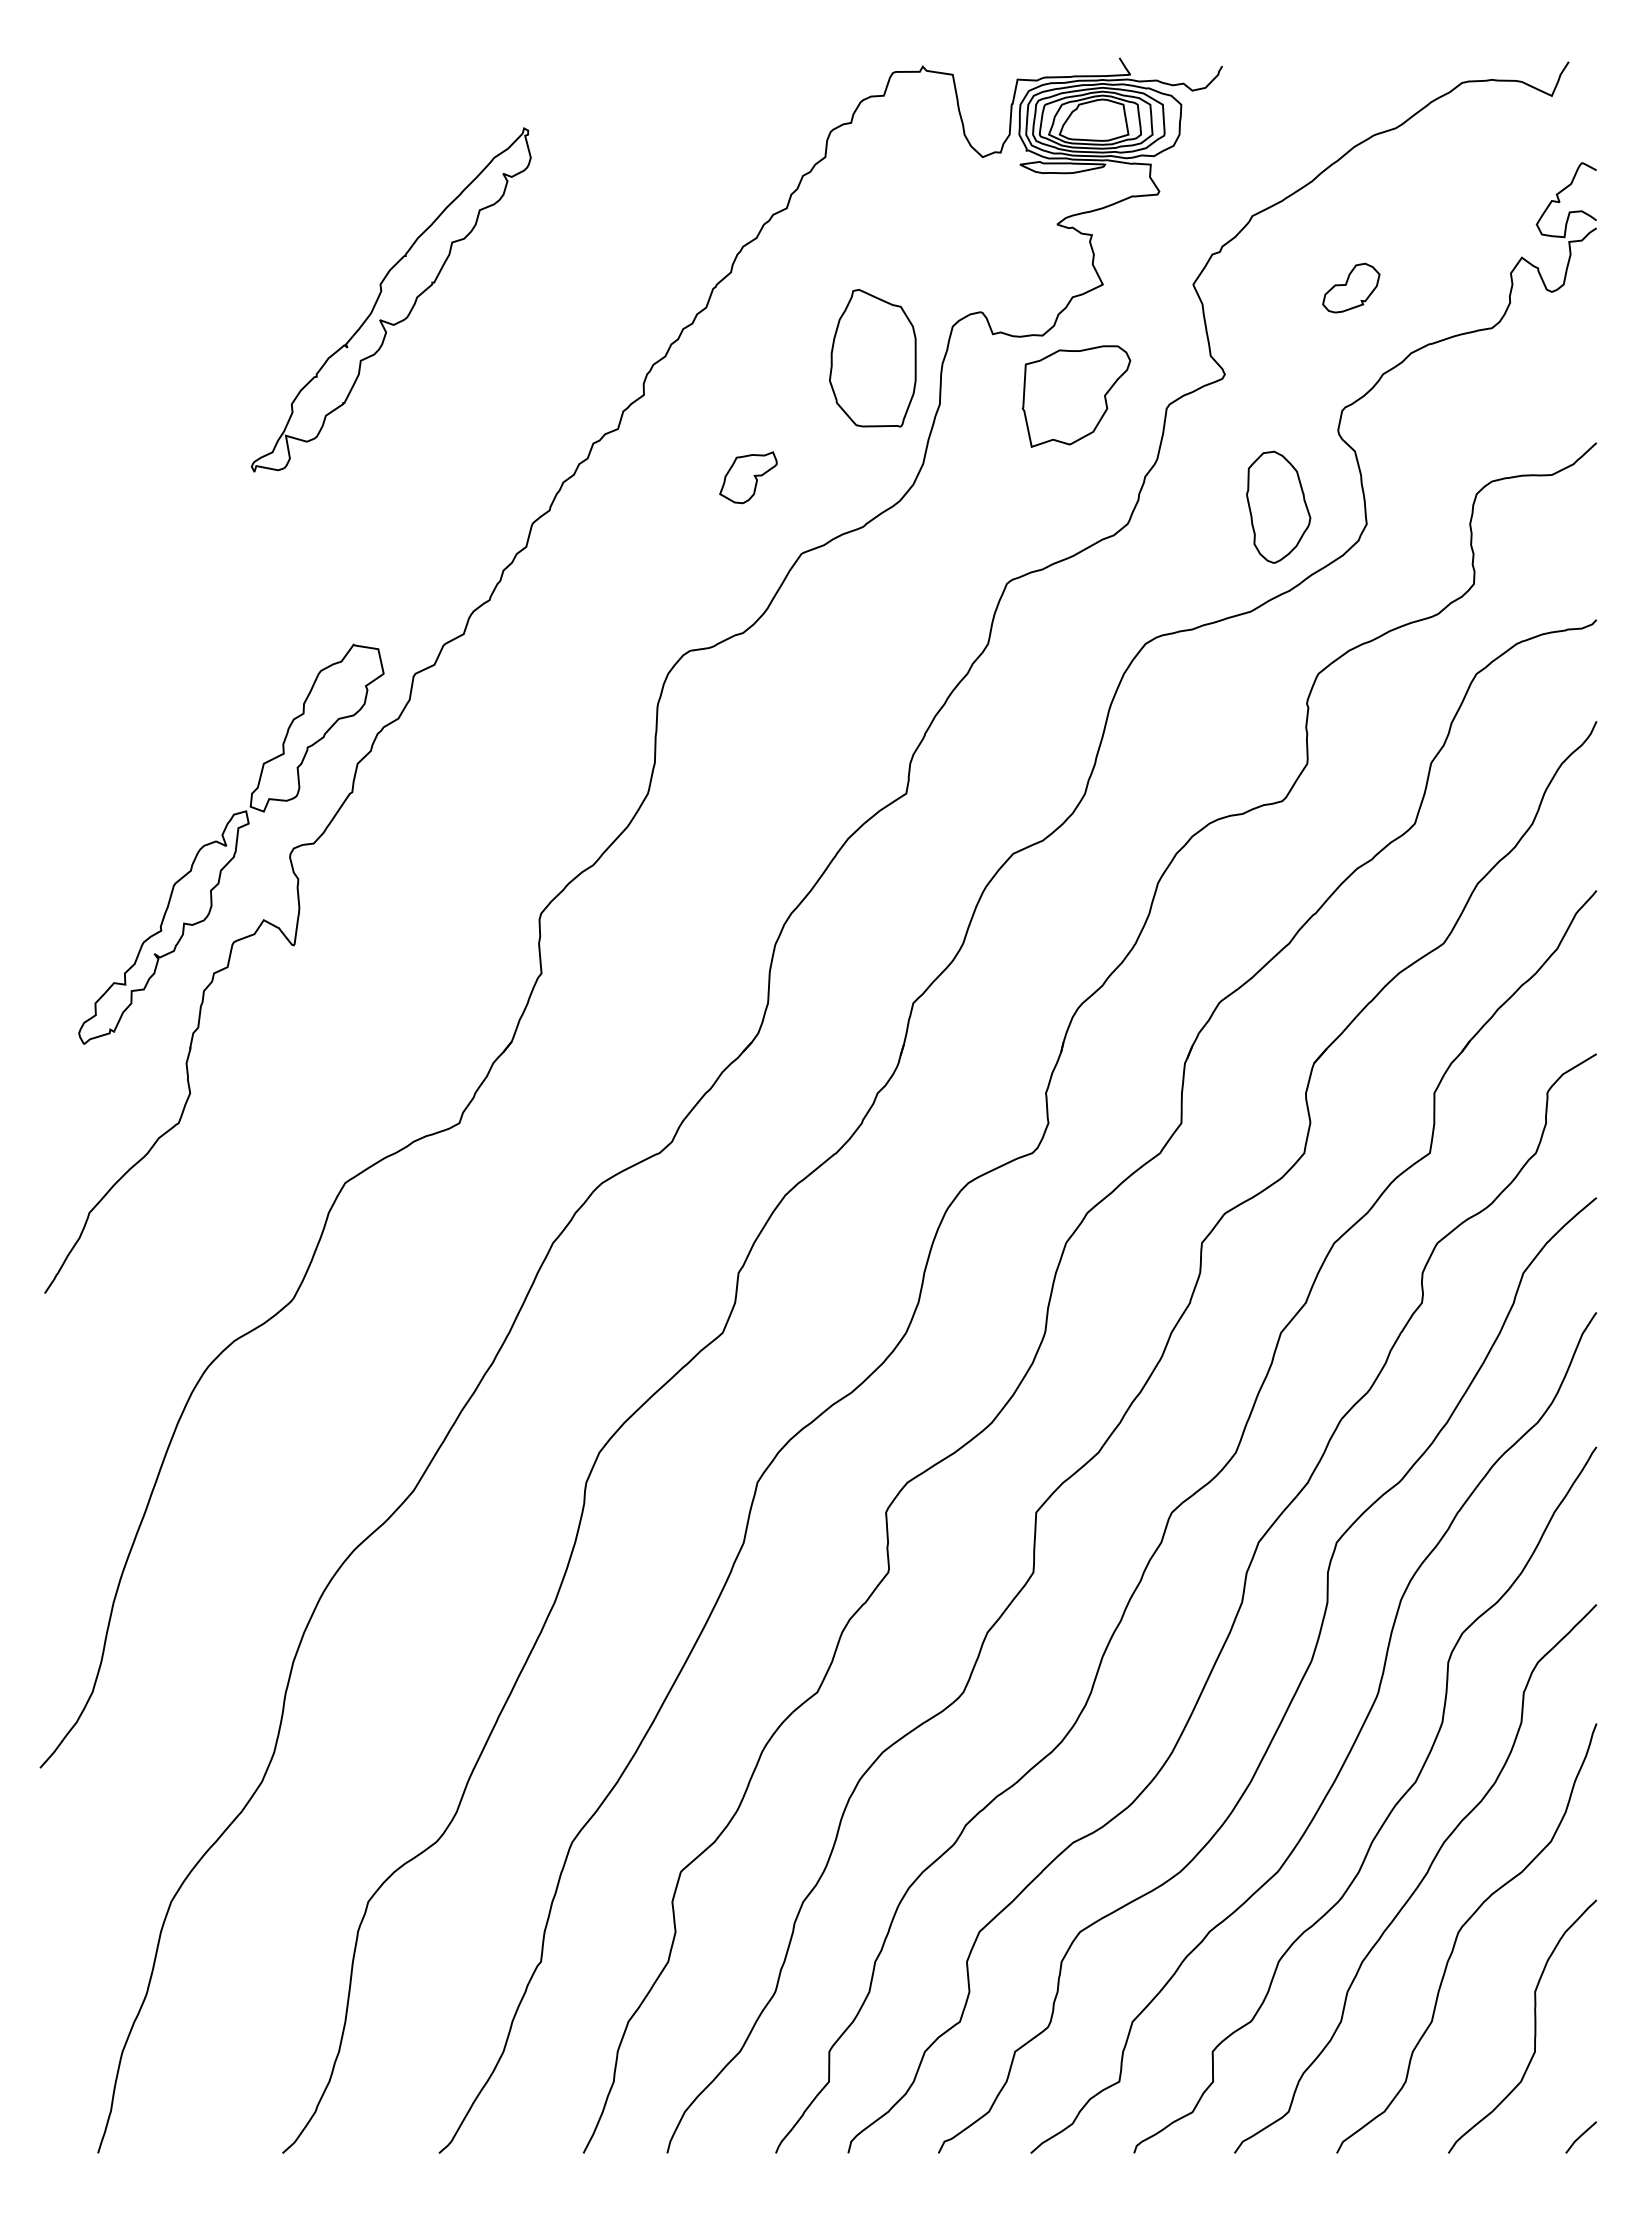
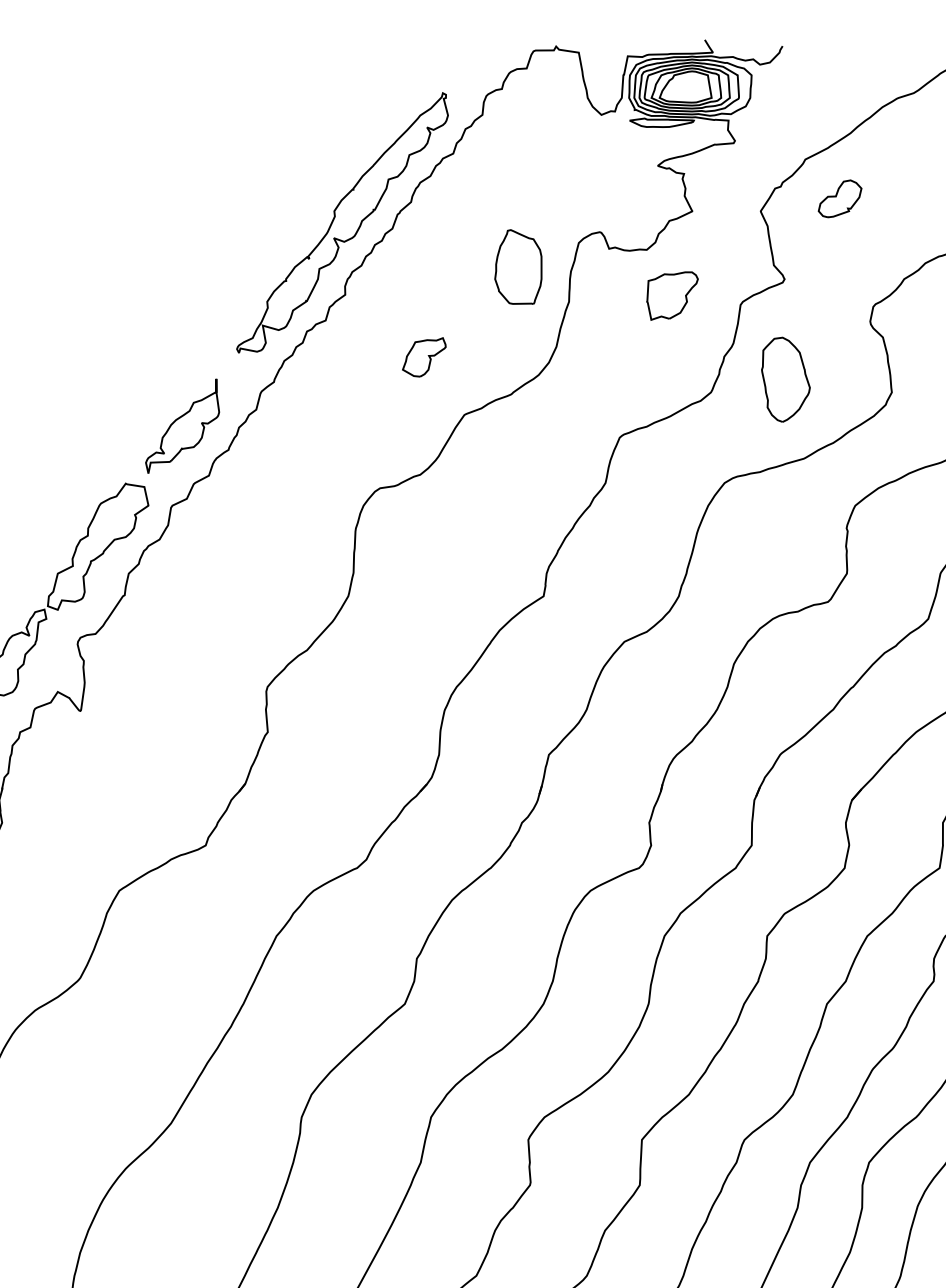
part: (1351, 287) -> (840, 198), moved
part: (391, 299) -> (342, 222), moved
part: (872, 358) -> (518, 267), size x0.71
part: (1076, 396) -> (672, 295), size x0.62
part: (1278, 506) -> (785, 379), moved
part: (428, 568) -> (182, 426), added

